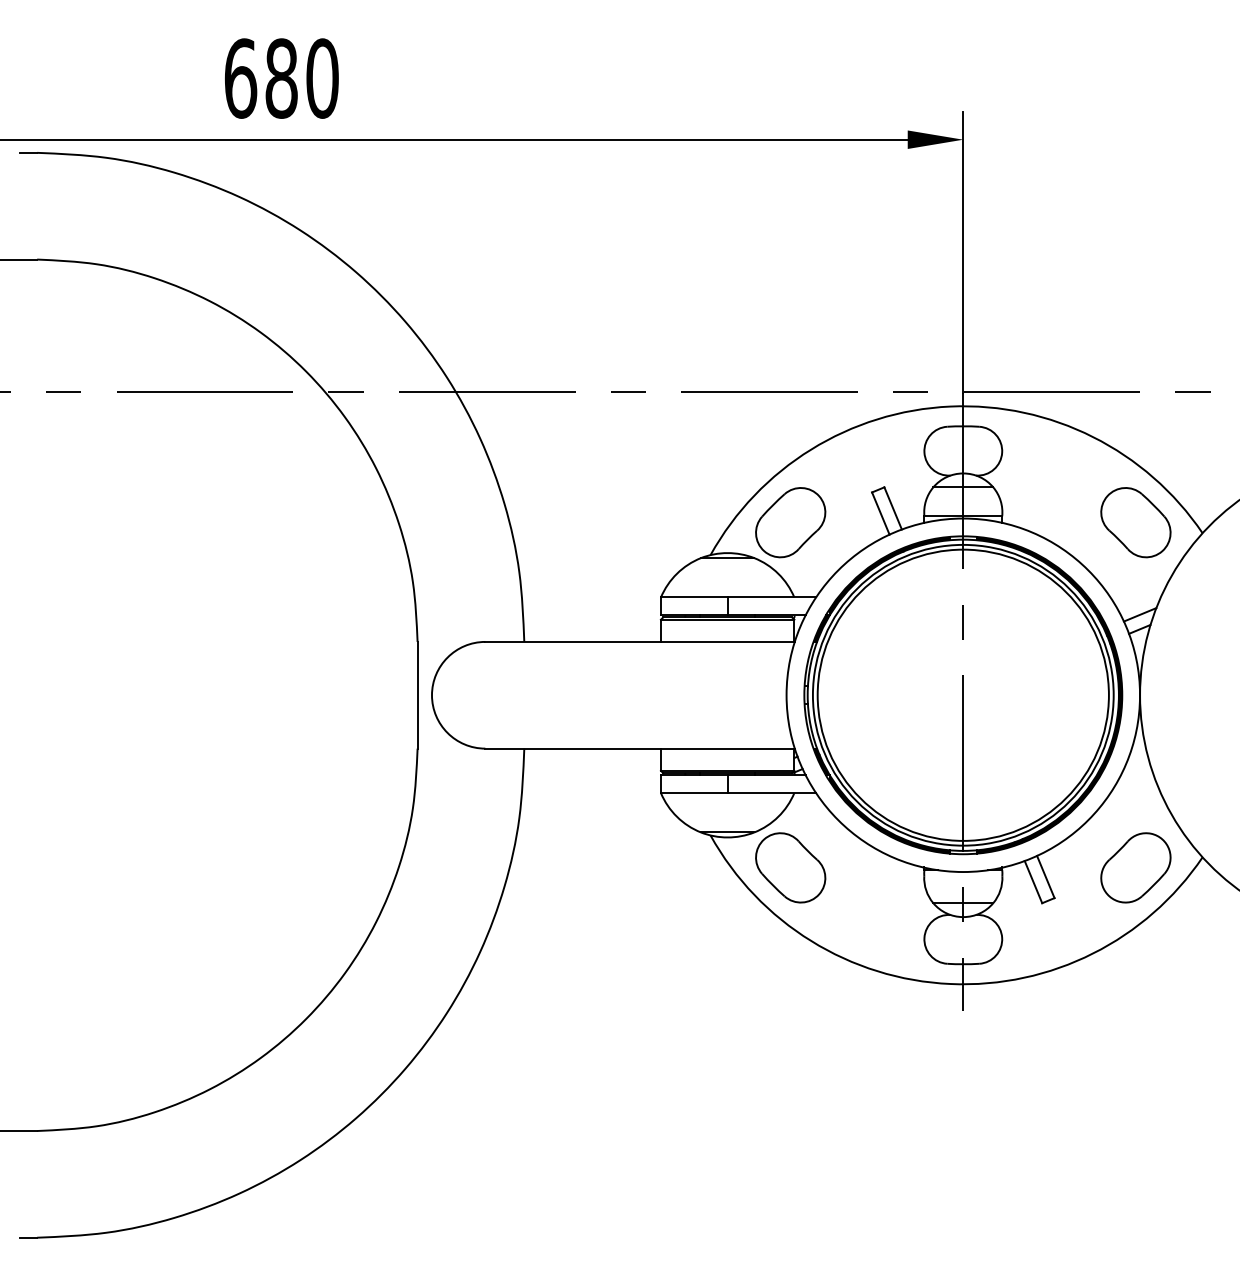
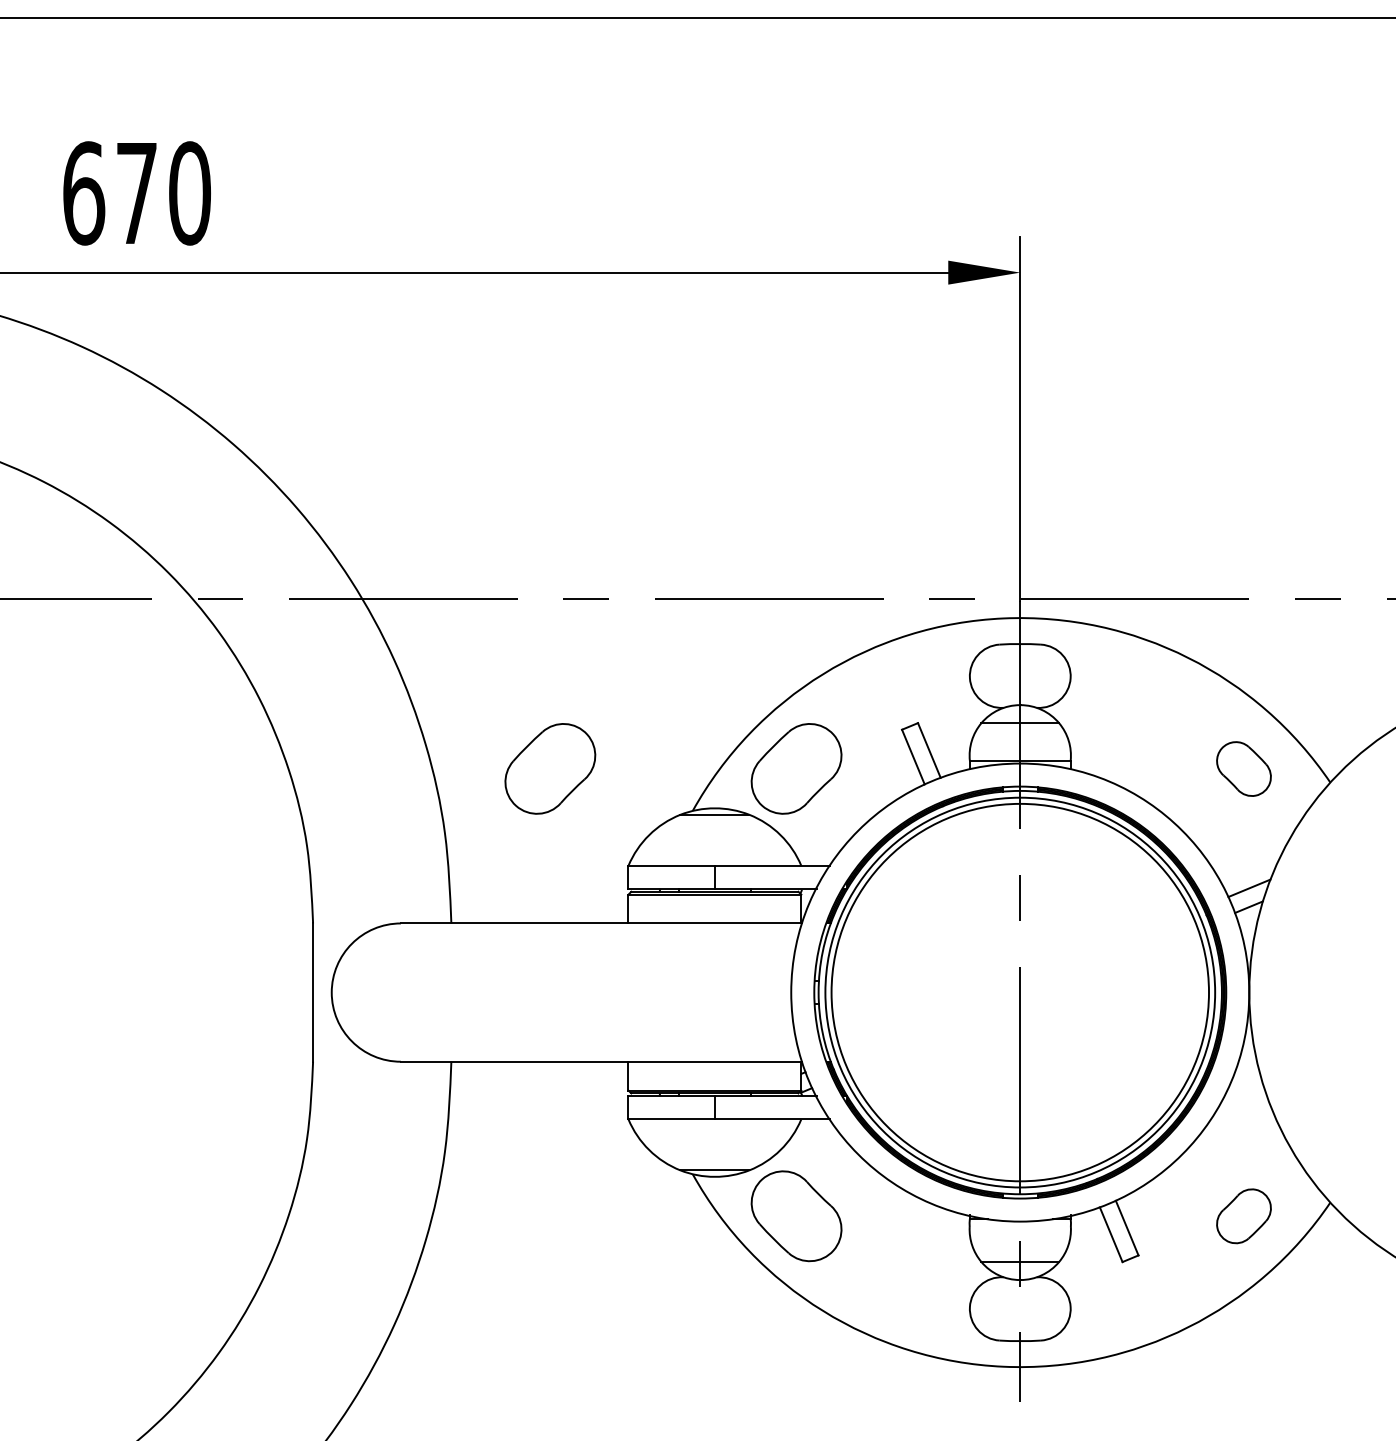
text: (281, 78) -> (136, 193), 680 -> 670
part: (600, 522) -> (550, 768), added
part: (1135, 522) -> (1243, 768), size x0.6
part: (1135, 867) -> (1243, 1215), size x0.6

